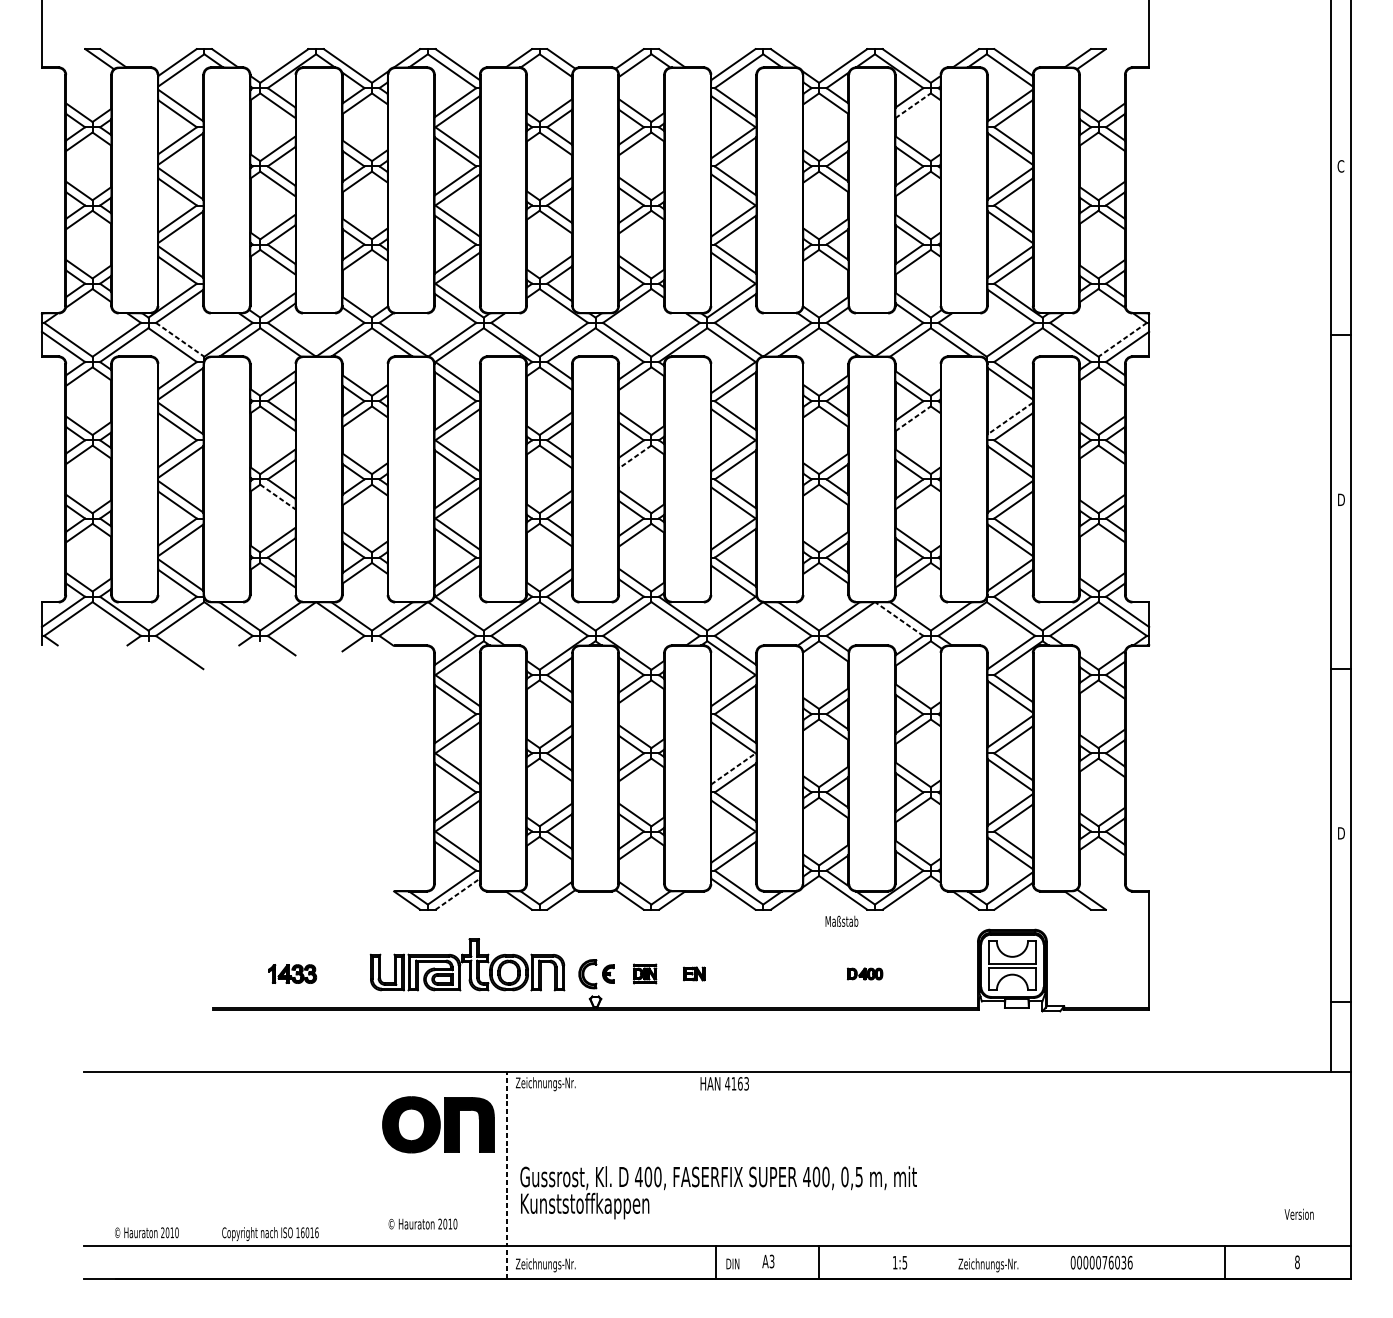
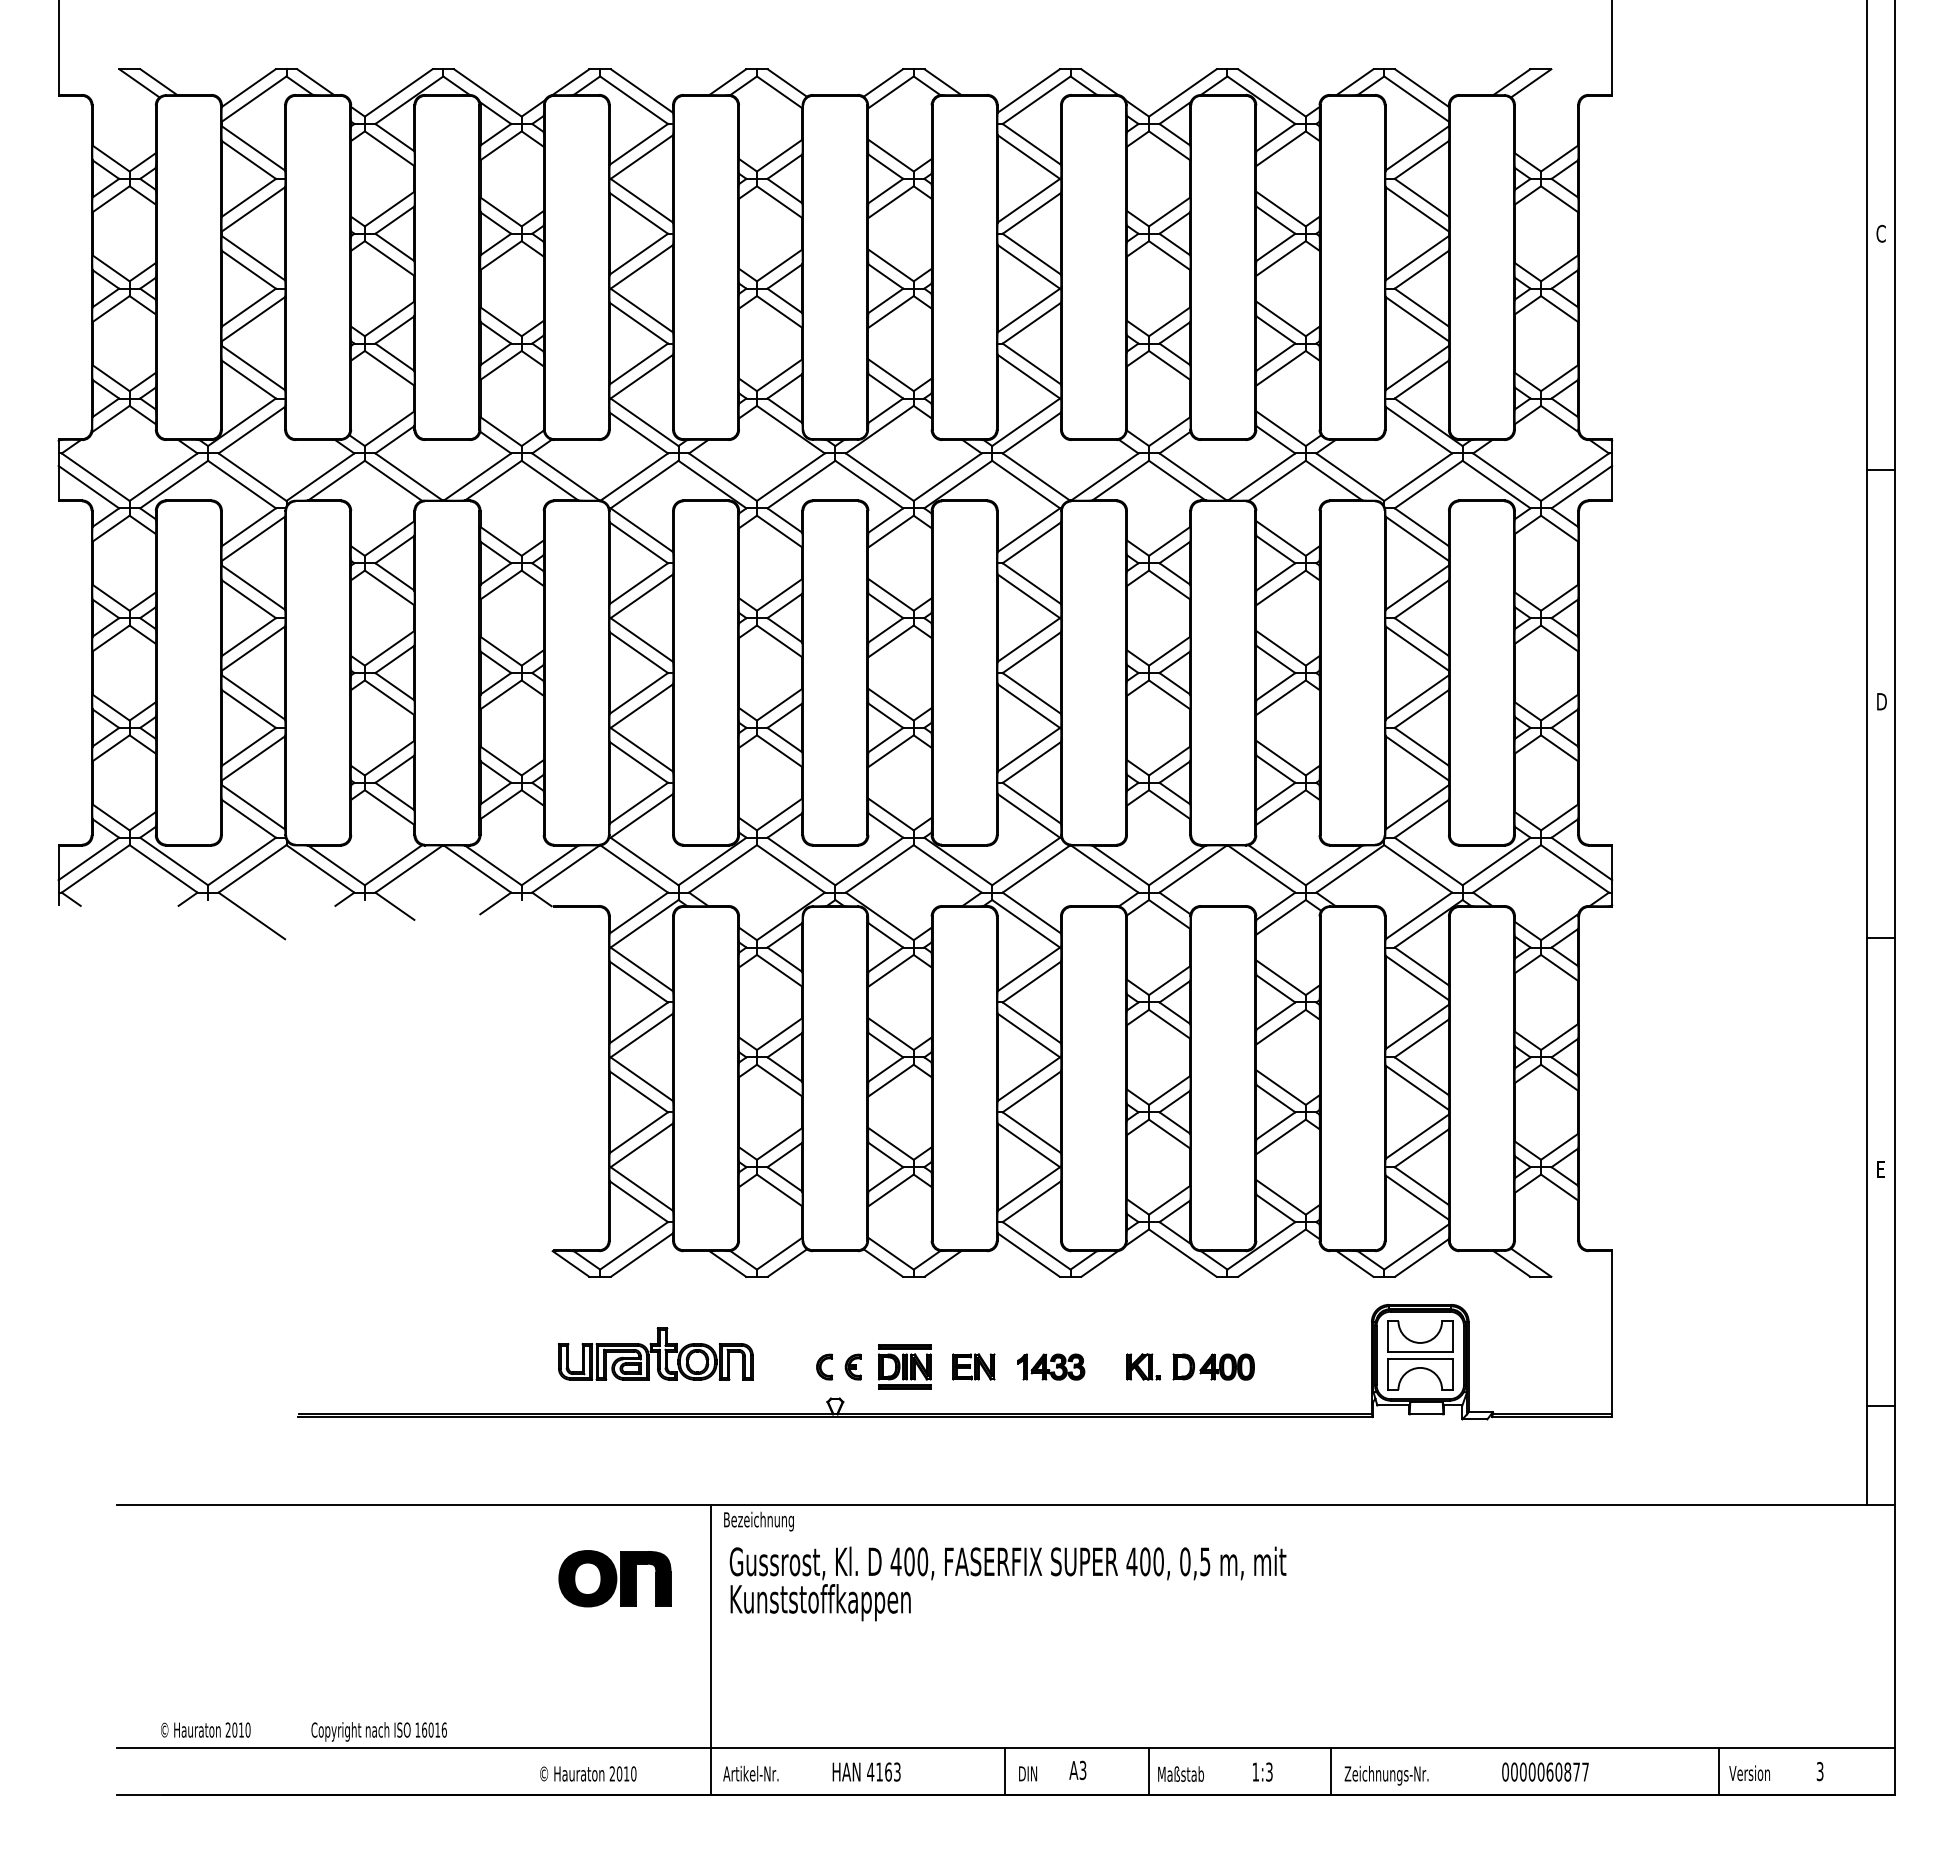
line: (913, 105) -> (1281, 148), dashed -> solid
line: (180, 340) -> (252, 477), dashed -> solid
line: (1122, 340) -> (1574, 477), dashed -> solid
line: (913, 418) -> (1281, 587), dashed -> solid
line: (1010, 418) -> (1417, 587), dashed -> solid
line: (635, 456) -> (891, 641), dashed -> solid
line: (278, 497) -> (390, 698), dashed -> solid
line: (899, 619) -> (1261, 869), dashed -> solid
line: (733, 768) -> (1029, 1078), dashed -> solid
text: (1341, 833) -> (1881, 1169), D -> E
line: (457, 894) -> (641, 1255), dashed -> solid
text: (841, 920) -> (1180, 1773), moved
part: (467, 964) -> (655, 1353), size x0.71
part: (292, 973) -> (1051, 1366), moved
part: (587, 973) -> (824, 1366), size x0.62
part: (644, 973) -> (904, 1366), size x1.67
part: (694, 973) -> (973, 1366), size x1.43
part: (815, 973) -> (1143, 1366), added
part: (865, 973) -> (1213, 1366), size x1.67
text: (724, 1083) -> (866, 1771), moved
text: (545, 1084) -> (765, 1521), Zeichnungs-Nr. -> Bezeichnung
part: (438, 1124) -> (614, 1578), size x0.71
line: (507, 1175) -> (711, 1649), dashed -> solid
text: (718, 1192) -> (1007, 1583), moved
text: (1299, 1214) -> (1749, 1773), moved
text: (423, 1223) -> (588, 1773), moved
line: (948, 1261) -> (1330, 1770), added
text: (904, 1262) -> (1269, 1771), 1:5 -> 1:3
text: (1117, 1262) -> (1567, 1771), 0000076036 -> 0000060877
text: (1296, 1262) -> (1819, 1771), 8 -> 3
text: (545, 1265) -> (765, 1775), Zeichnungs-Nr. -> Artikel-Nr.

